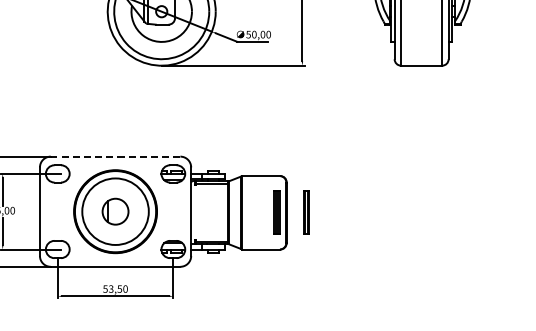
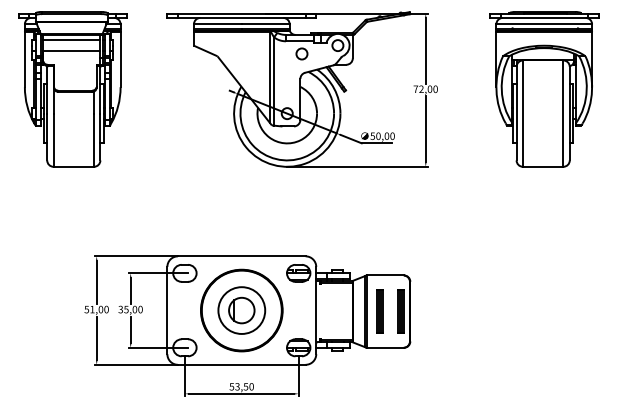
line: (115, 156) -> (241, 256), dashed -> solid
circle: (115, 211) -> (241, 310), size x0.71
part: (306, 212) -> (379, 311), moved

